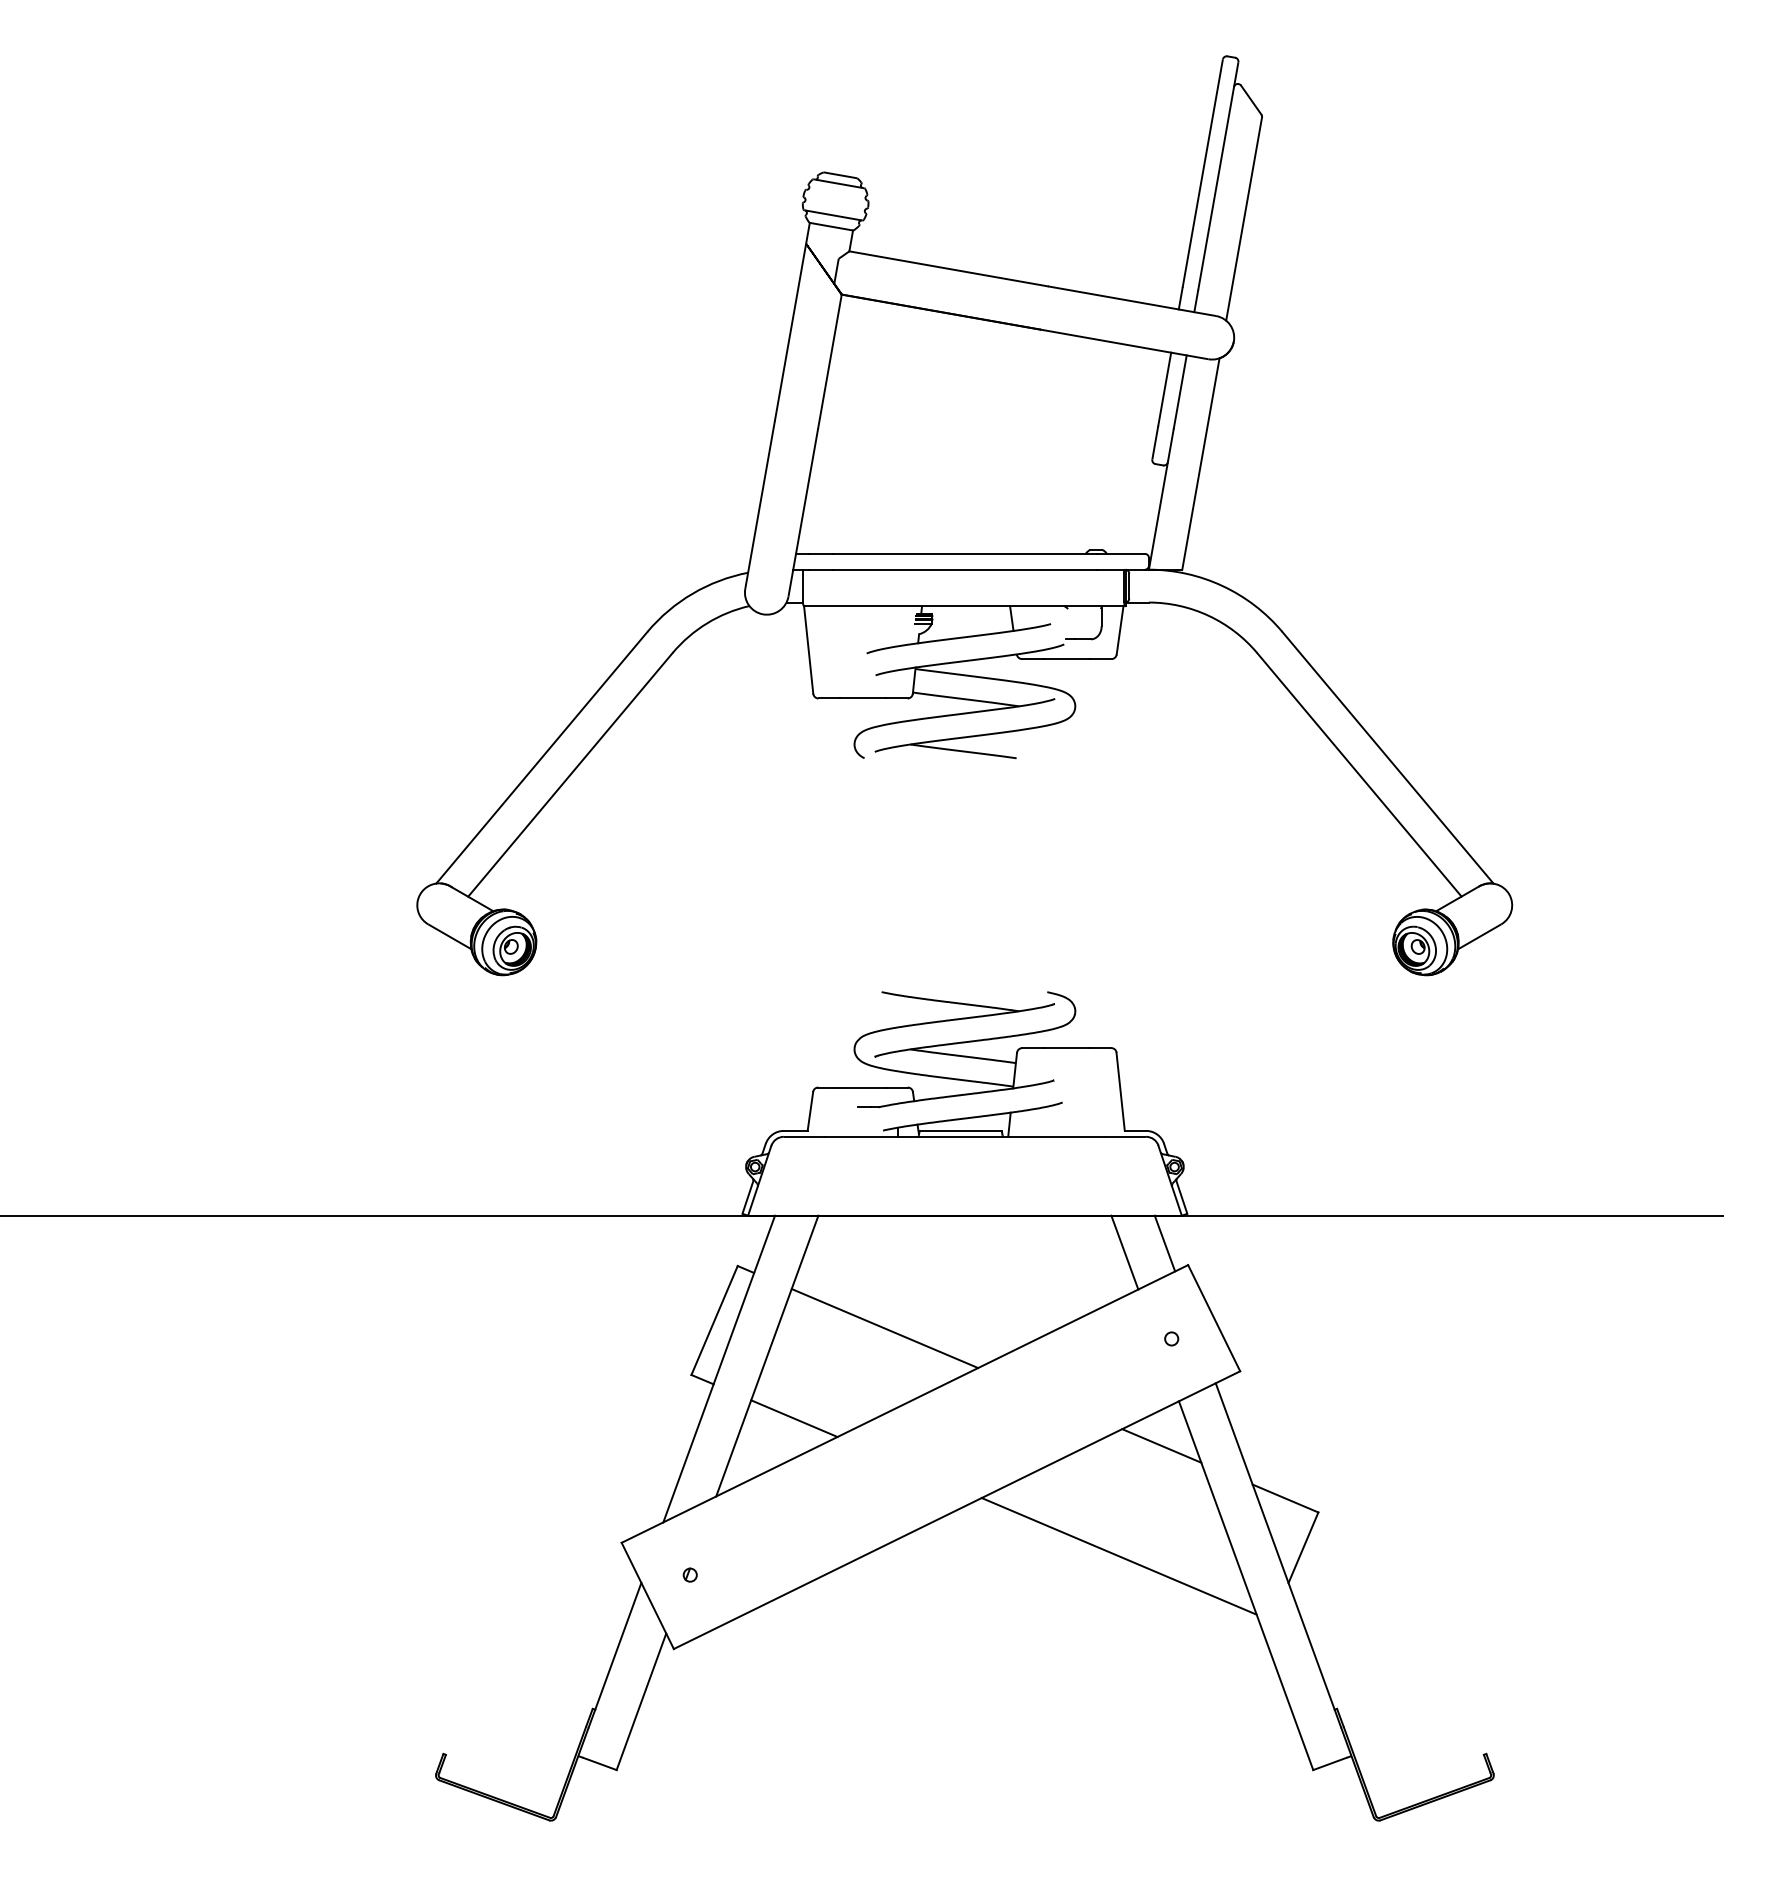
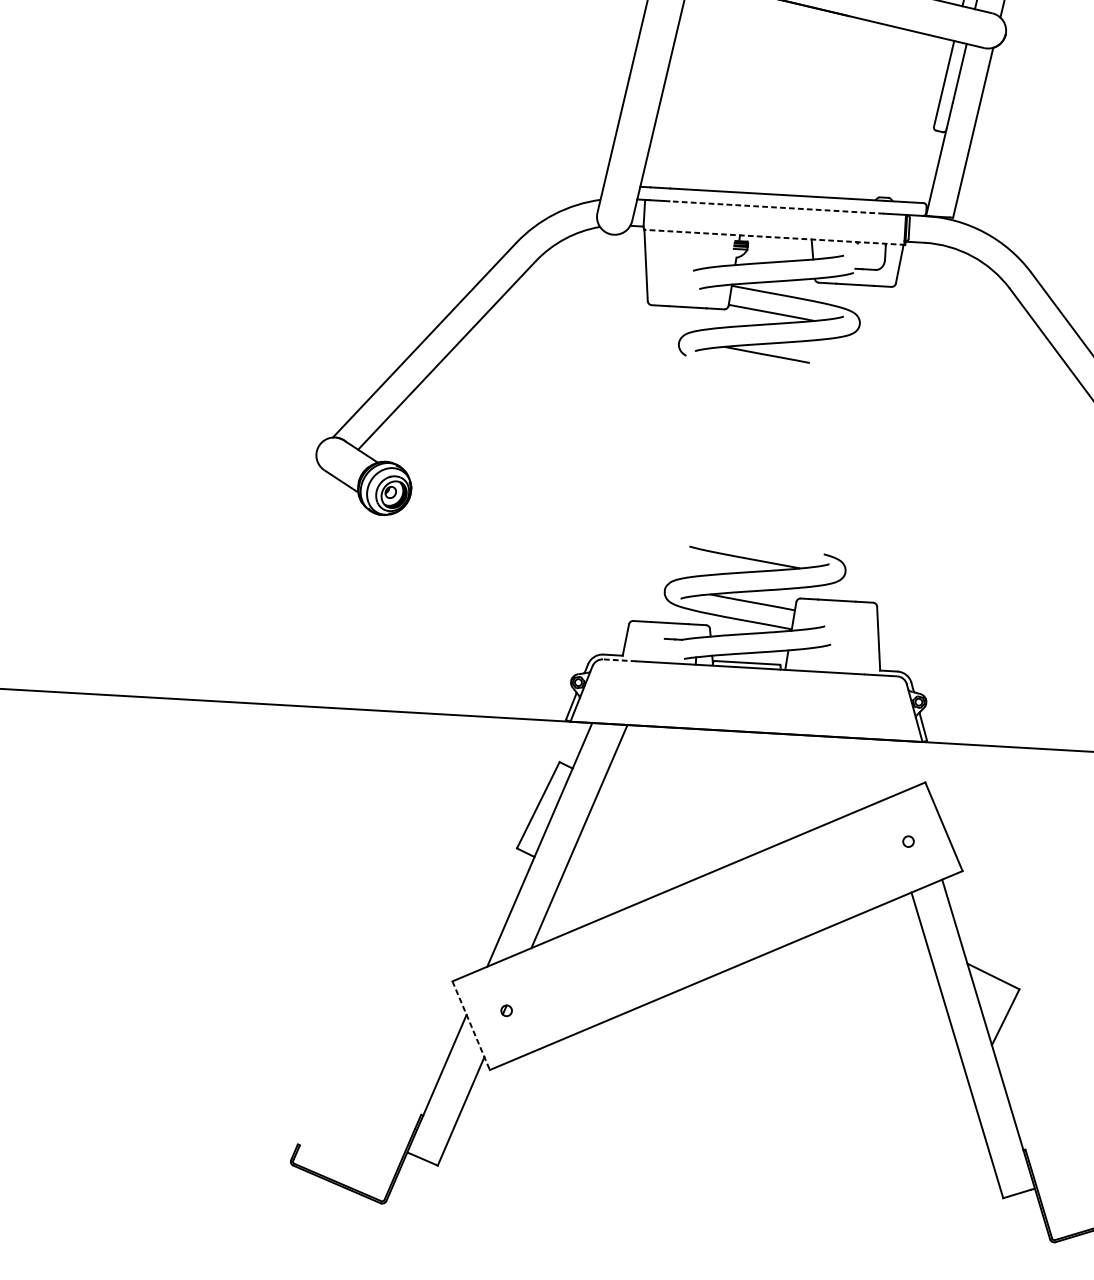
line: (964, 569) -> (776, 207), solid -> dashed
line: (965, 606) -> (775, 237), solid -> dashed
line: (804, 1136) -> (619, 660), solid -> dashed
line: (1164, 1243) -> (907, 763), removed
line: (1124, 1252) -> (874, 769), removed
line: (884, 1328) -> (675, 819), removed
line: (794, 1418) -> (598, 888), removed
line: (1161, 1445) -> (895, 927), removed
line: (1118, 1556) -> (855, 1015), removed
line: (647, 1596) -> (470, 1026), solid -> dashed

